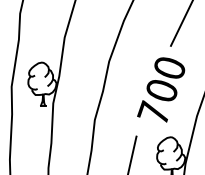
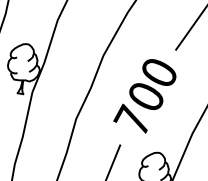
text: (161, 89) -> (145, 95), moved

